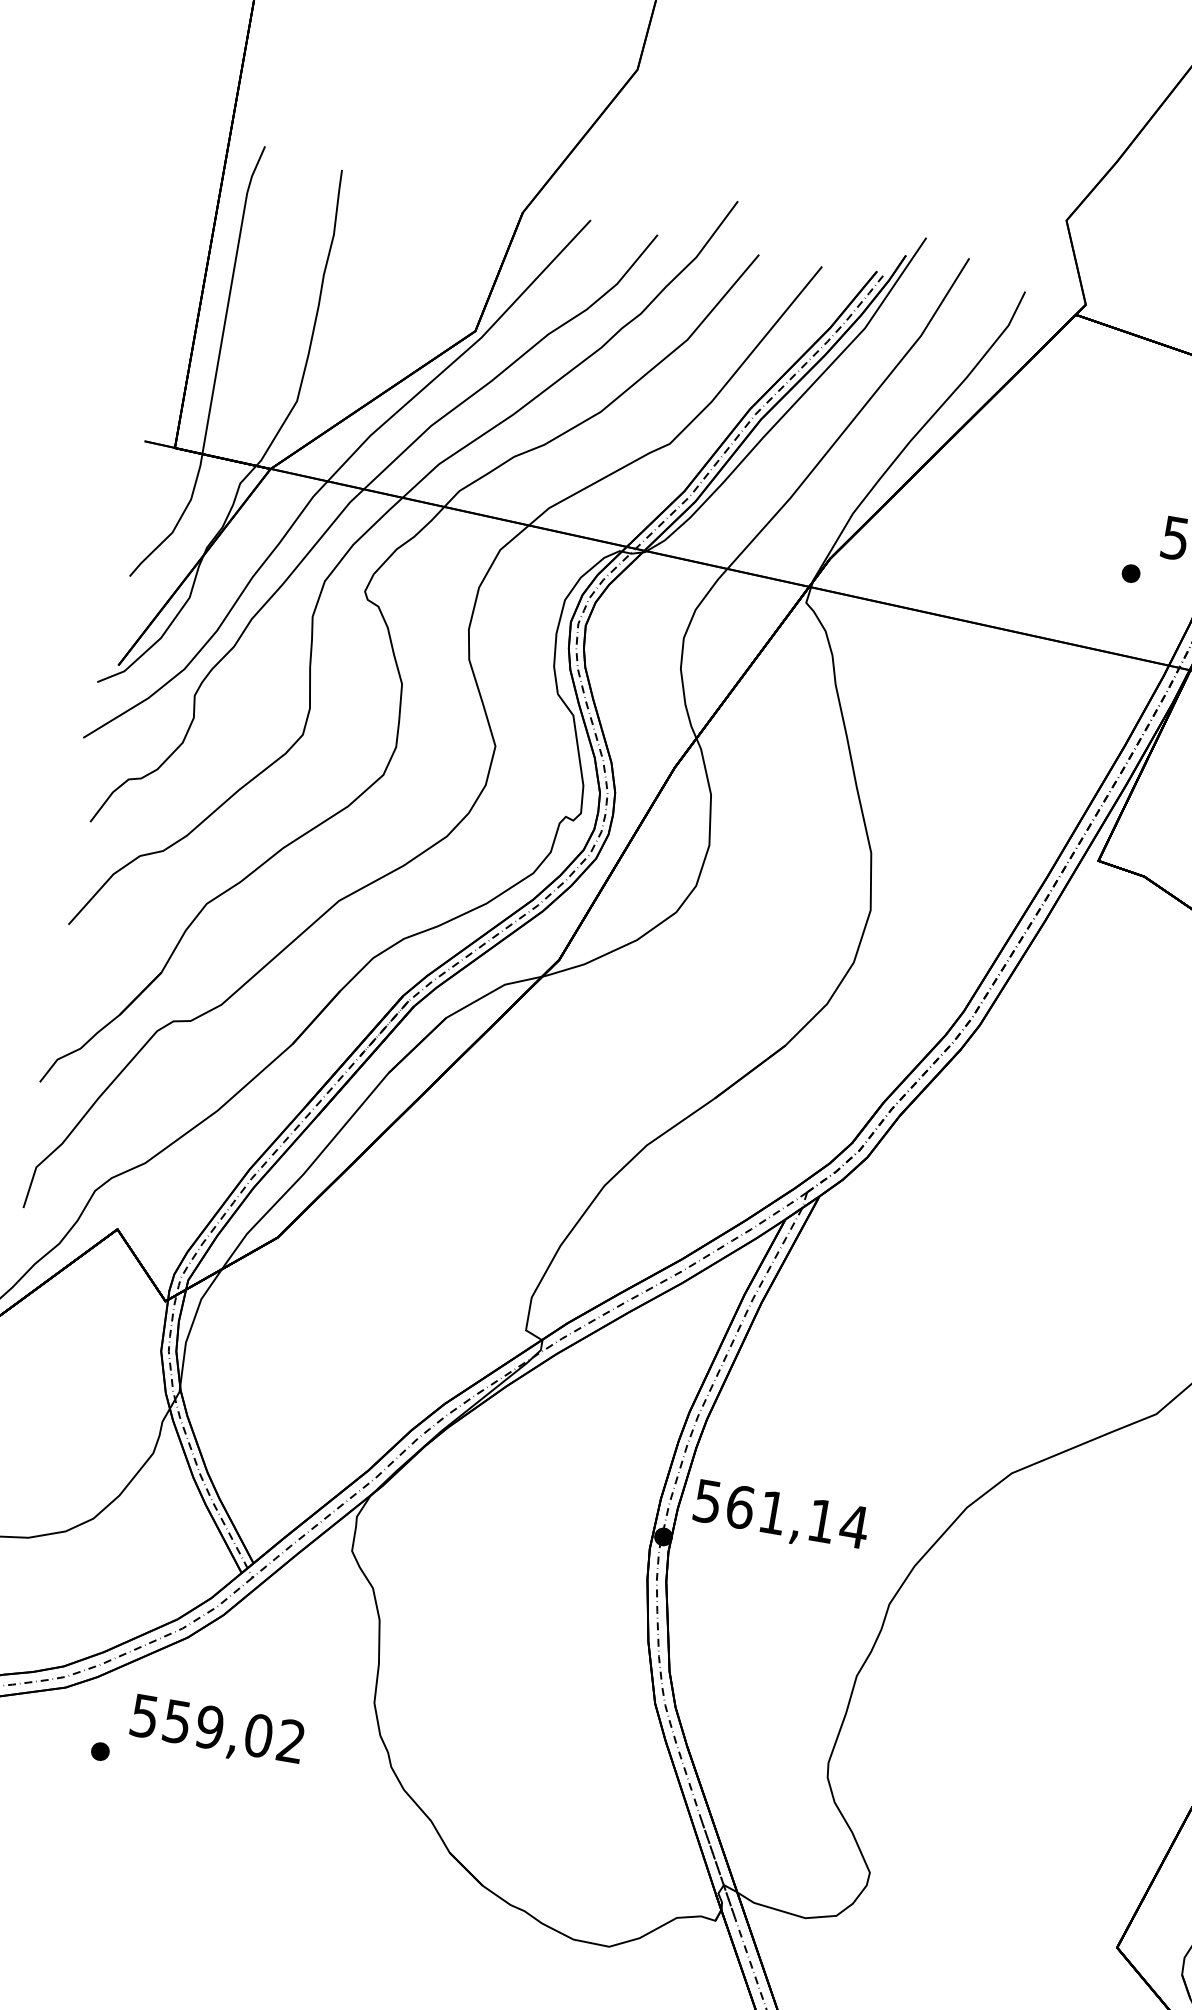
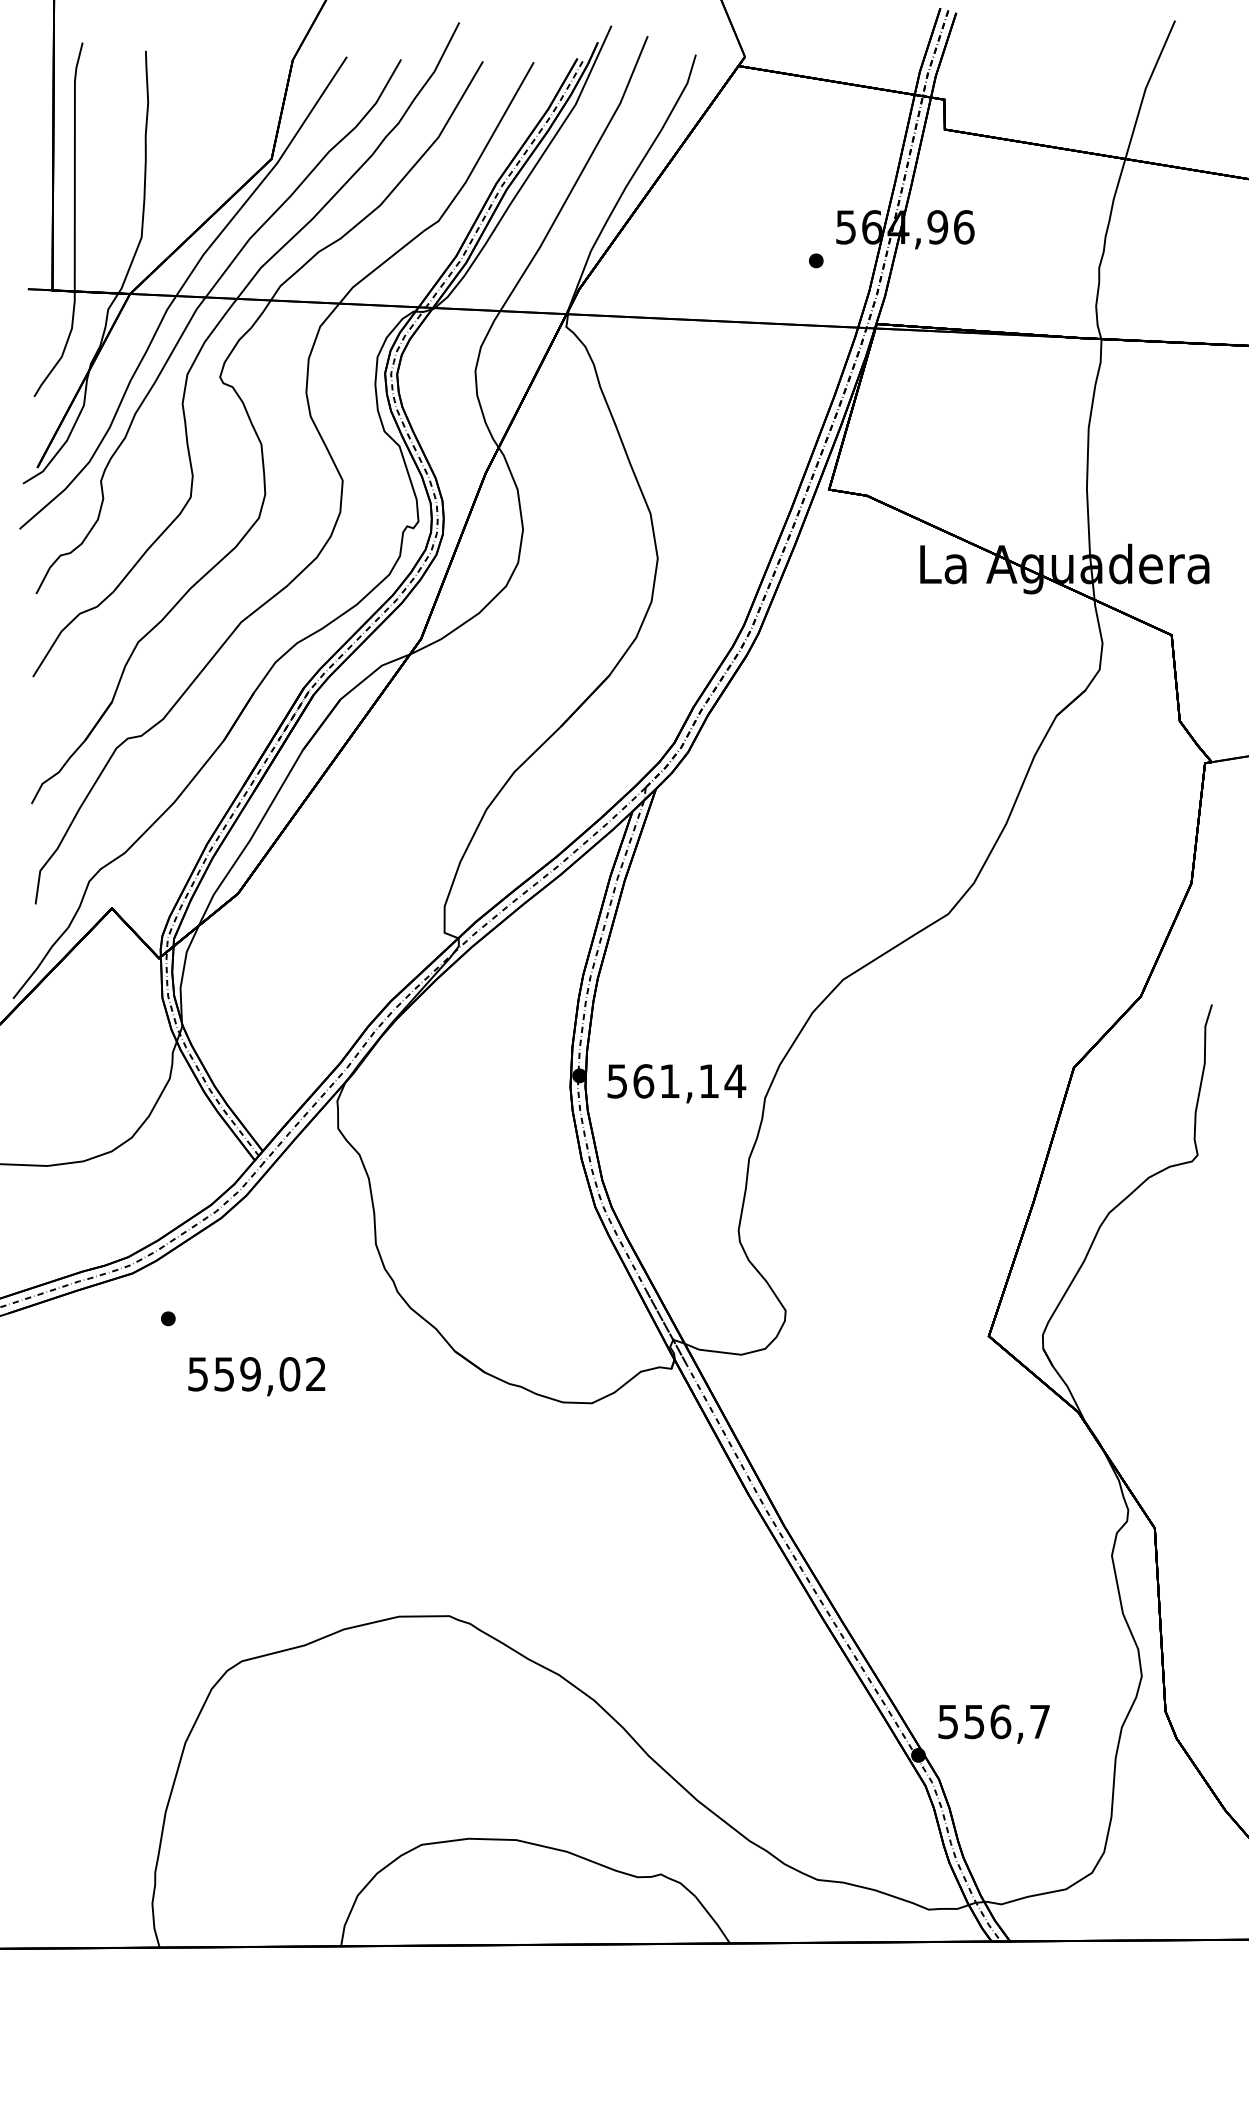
text: (780, 1516) -> (676, 1083), moved
text: (216, 1731) -> (256, 1376), moved

